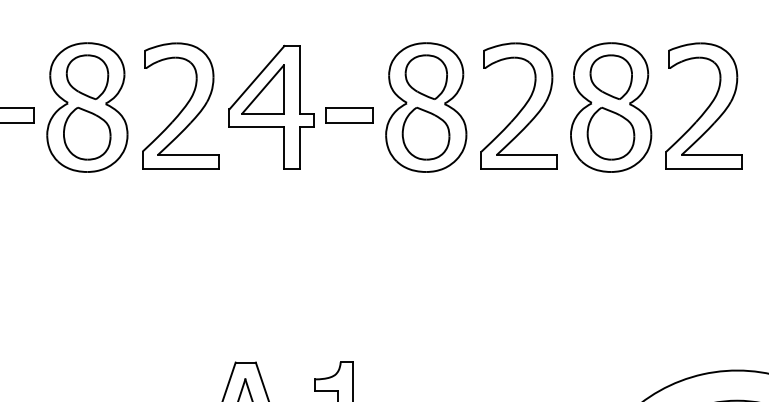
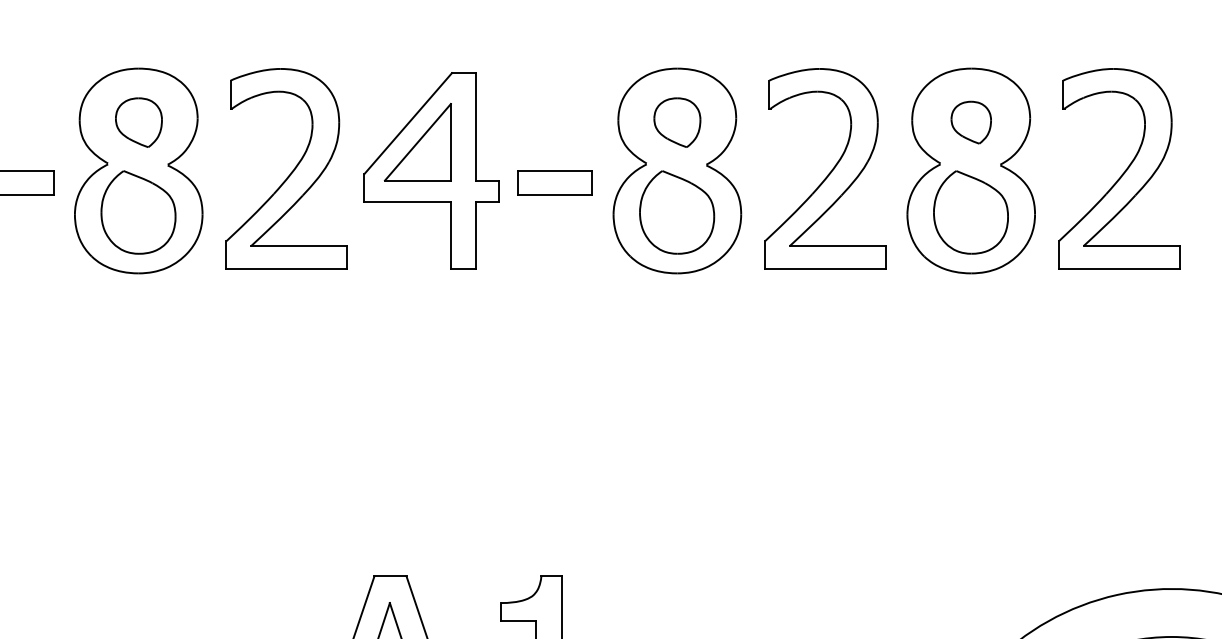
part: (87, 76) -> (138, 121), size x0.7
part: (425, 76) -> (676, 121), size x0.7
part: (610, 76) -> (970, 121), size x0.6

